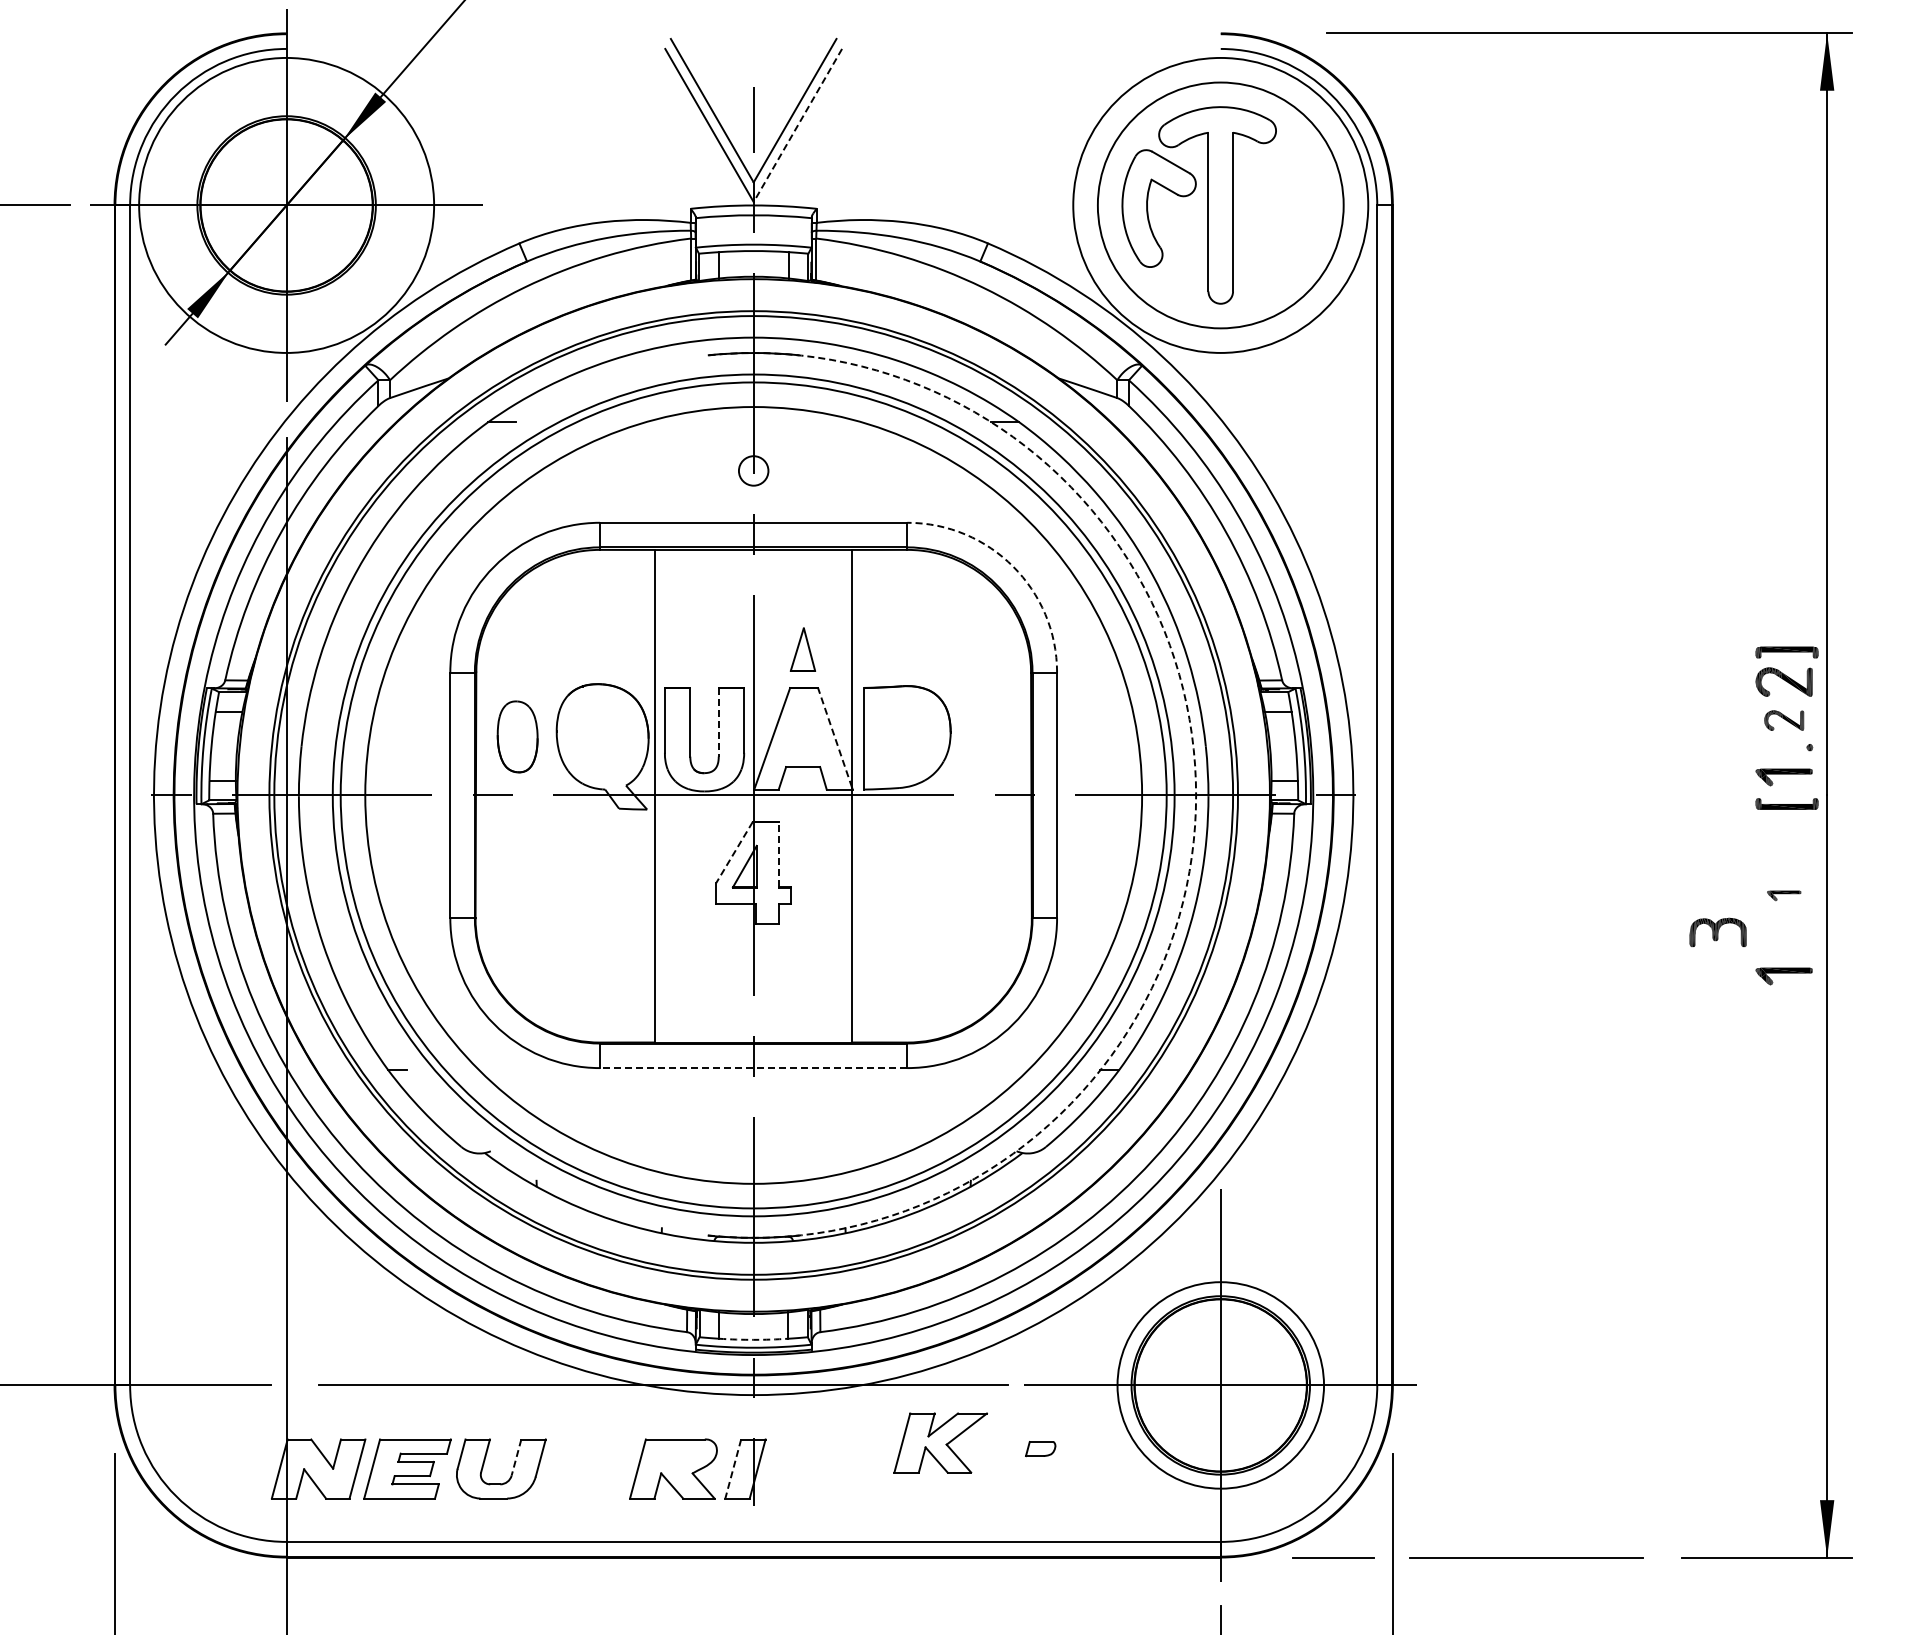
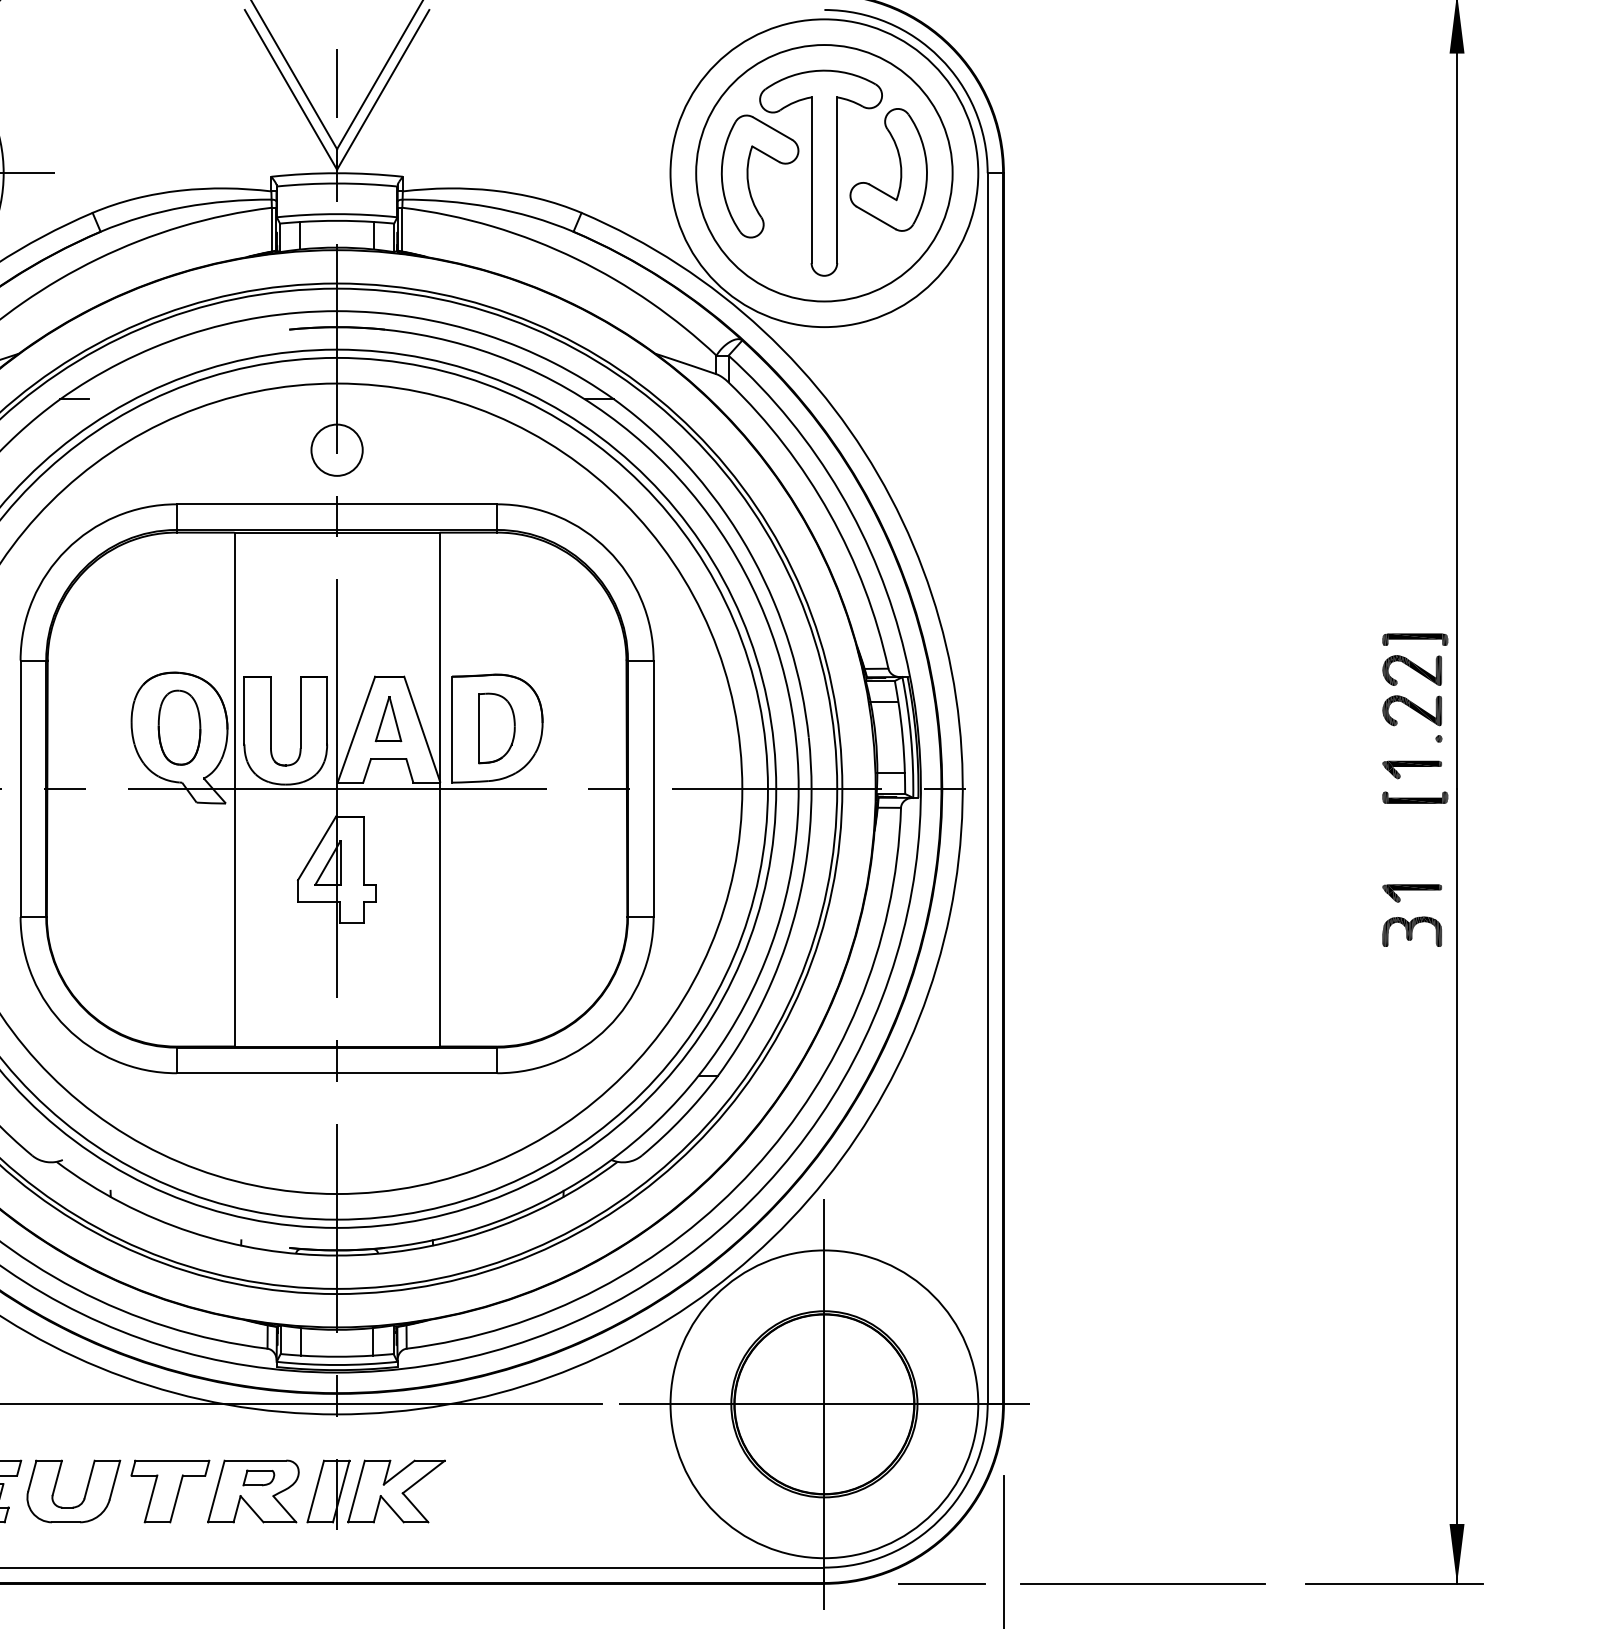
line: (797, 125) -> (382, 89), dashed -> solid
part: (1293, 202) -> (900, 170), added
circle: (753, 470) -> (336, 449), size x1.67
arc: (1013, 566) -> (608, 549), dashed -> solid
part: (802, 649) -> (388, 718), moved
part: (1783, 720) -> (1411, 710), size x1.43
line: (718, 722) -> (300, 712), dashed -> solid
part: (517, 736) -> (179, 727), moved
line: (835, 737) -> (422, 728), dashed -> solid
part: (906, 737) -> (496, 728), added
arc: (1196, 795) -> (799, 788), dashed -> solid
line: (734, 852) -> (317, 848), dashed -> solid
line: (779, 854) -> (364, 850), dashed -> solid
part: (1783, 895) -> (1411, 893), size x1.67
part: (1717, 931) -> (1411, 930), moved
part: (1783, 976) -> (1411, 977), removed
line: (753, 1068) -> (336, 1073), dashed -> solid
arc: (753, 1339) -> (336, 1356), dashed -> solid
circle: (1220, 1384) -> (824, 1403), size x1.43
part: (940, 1442) -> (396, 1490), moved
part: (1040, 1449) -> (258, 1478), moved
line: (516, 1457) -> (89, 1479), dashed -> solid
part: (593, 1468) -> (169, 1490), added
line: (733, 1469) -> (316, 1492), dashed -> solid

